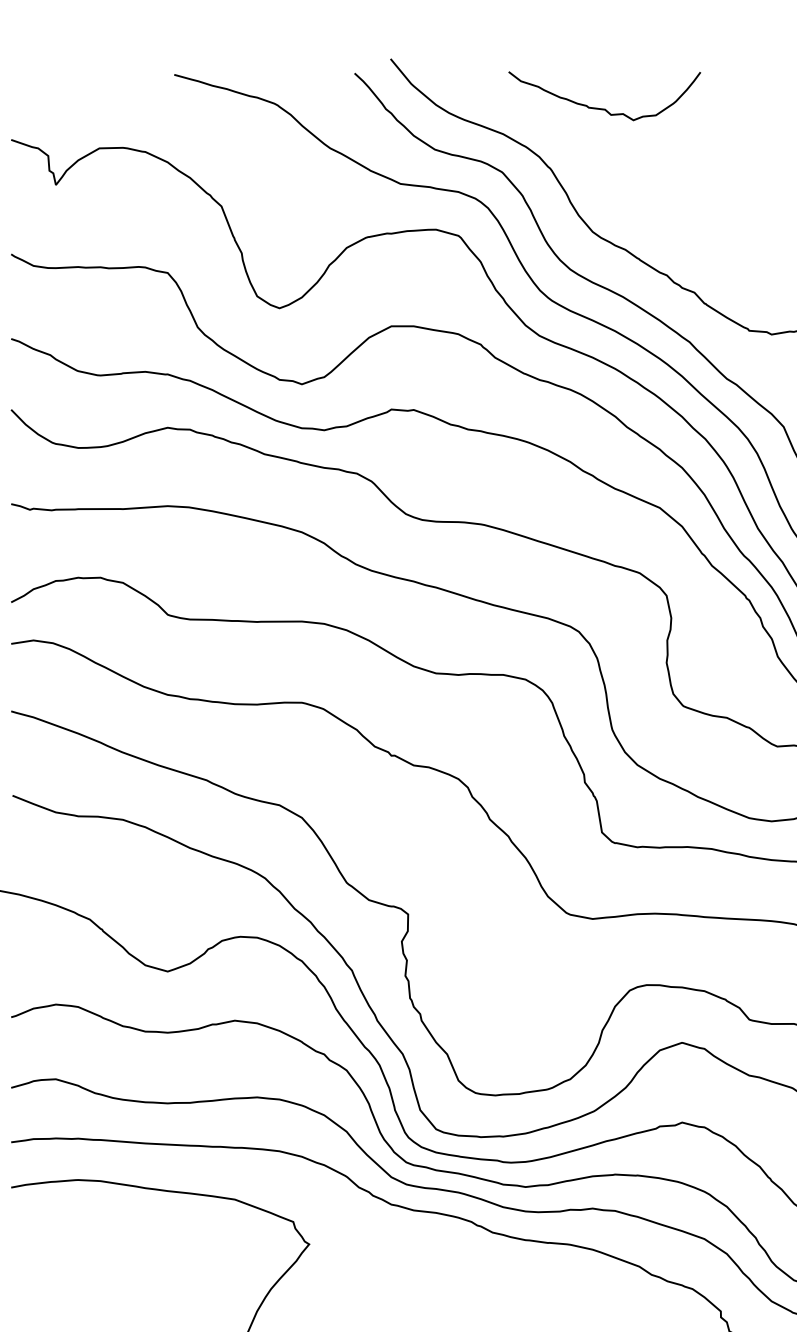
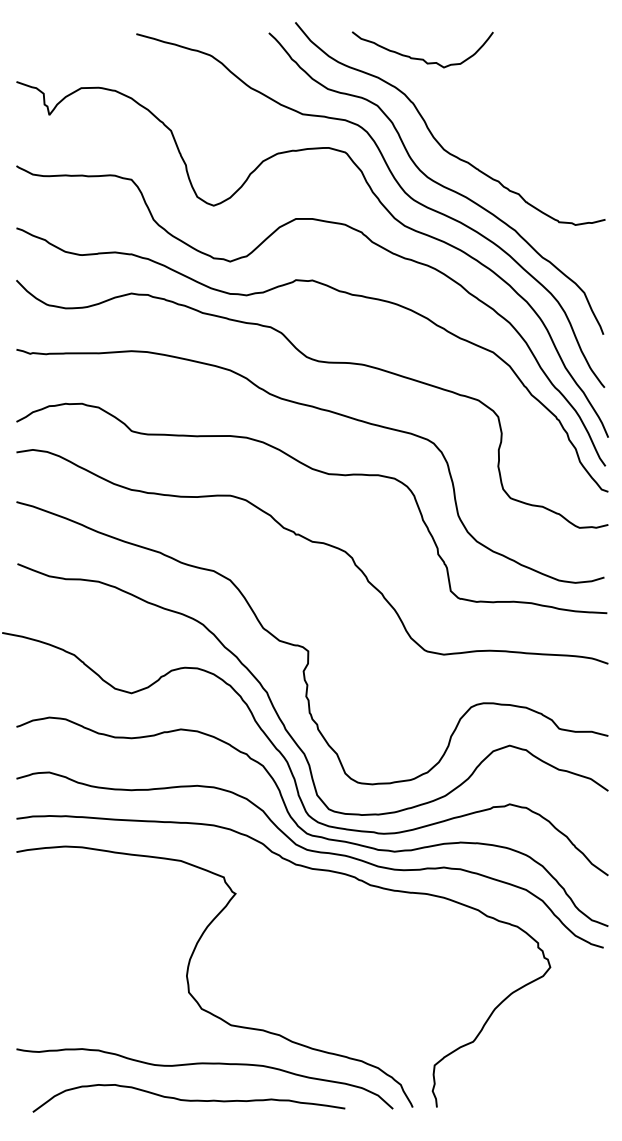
curve: (604, 108) -> (422, 58), moved

